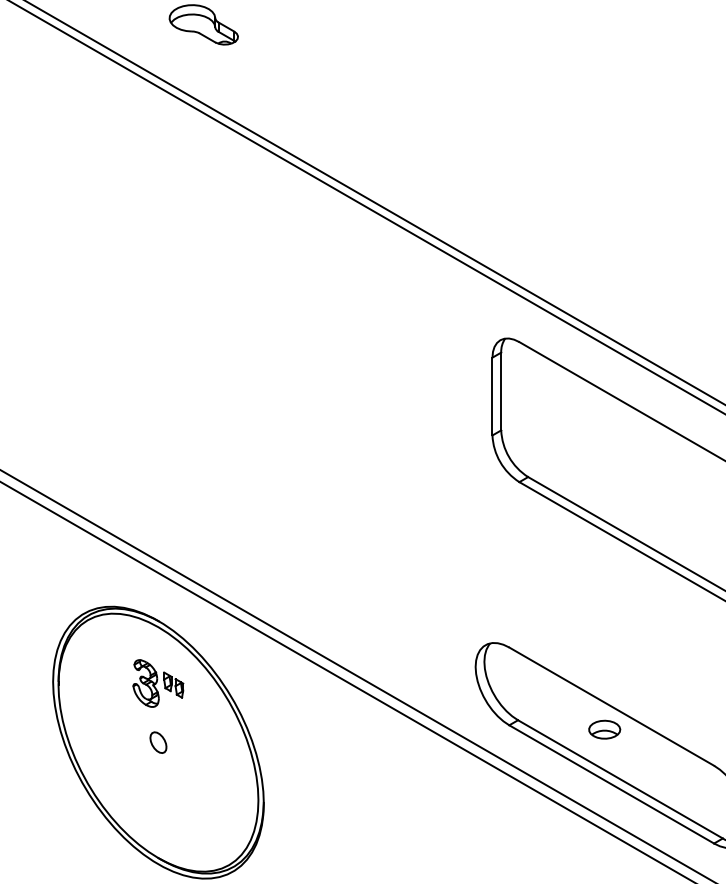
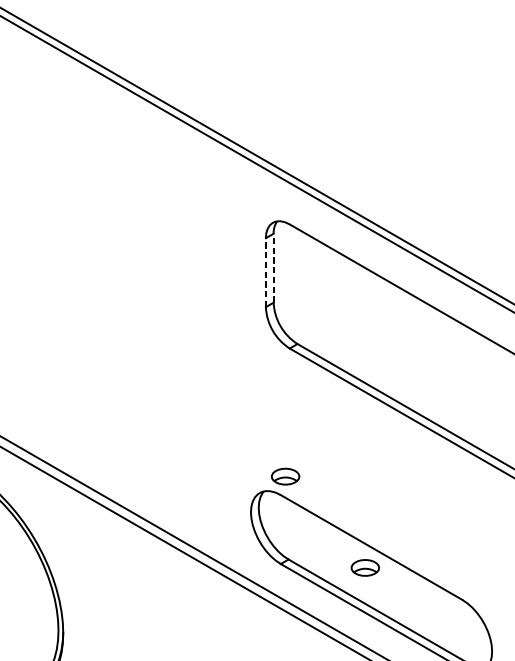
line: (501, 391) -> (273, 268), solid -> dashed
line: (492, 396) -> (265, 272), solid -> dashed
part: (514, 626) -> (285, 476), added

